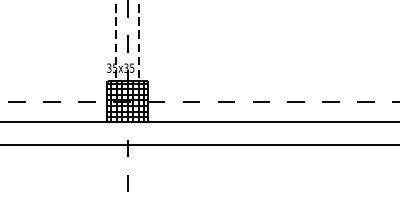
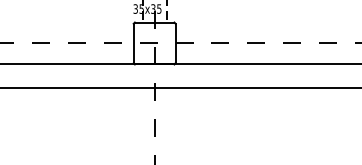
hatch: (127, 101) -> (154, 43), removed

